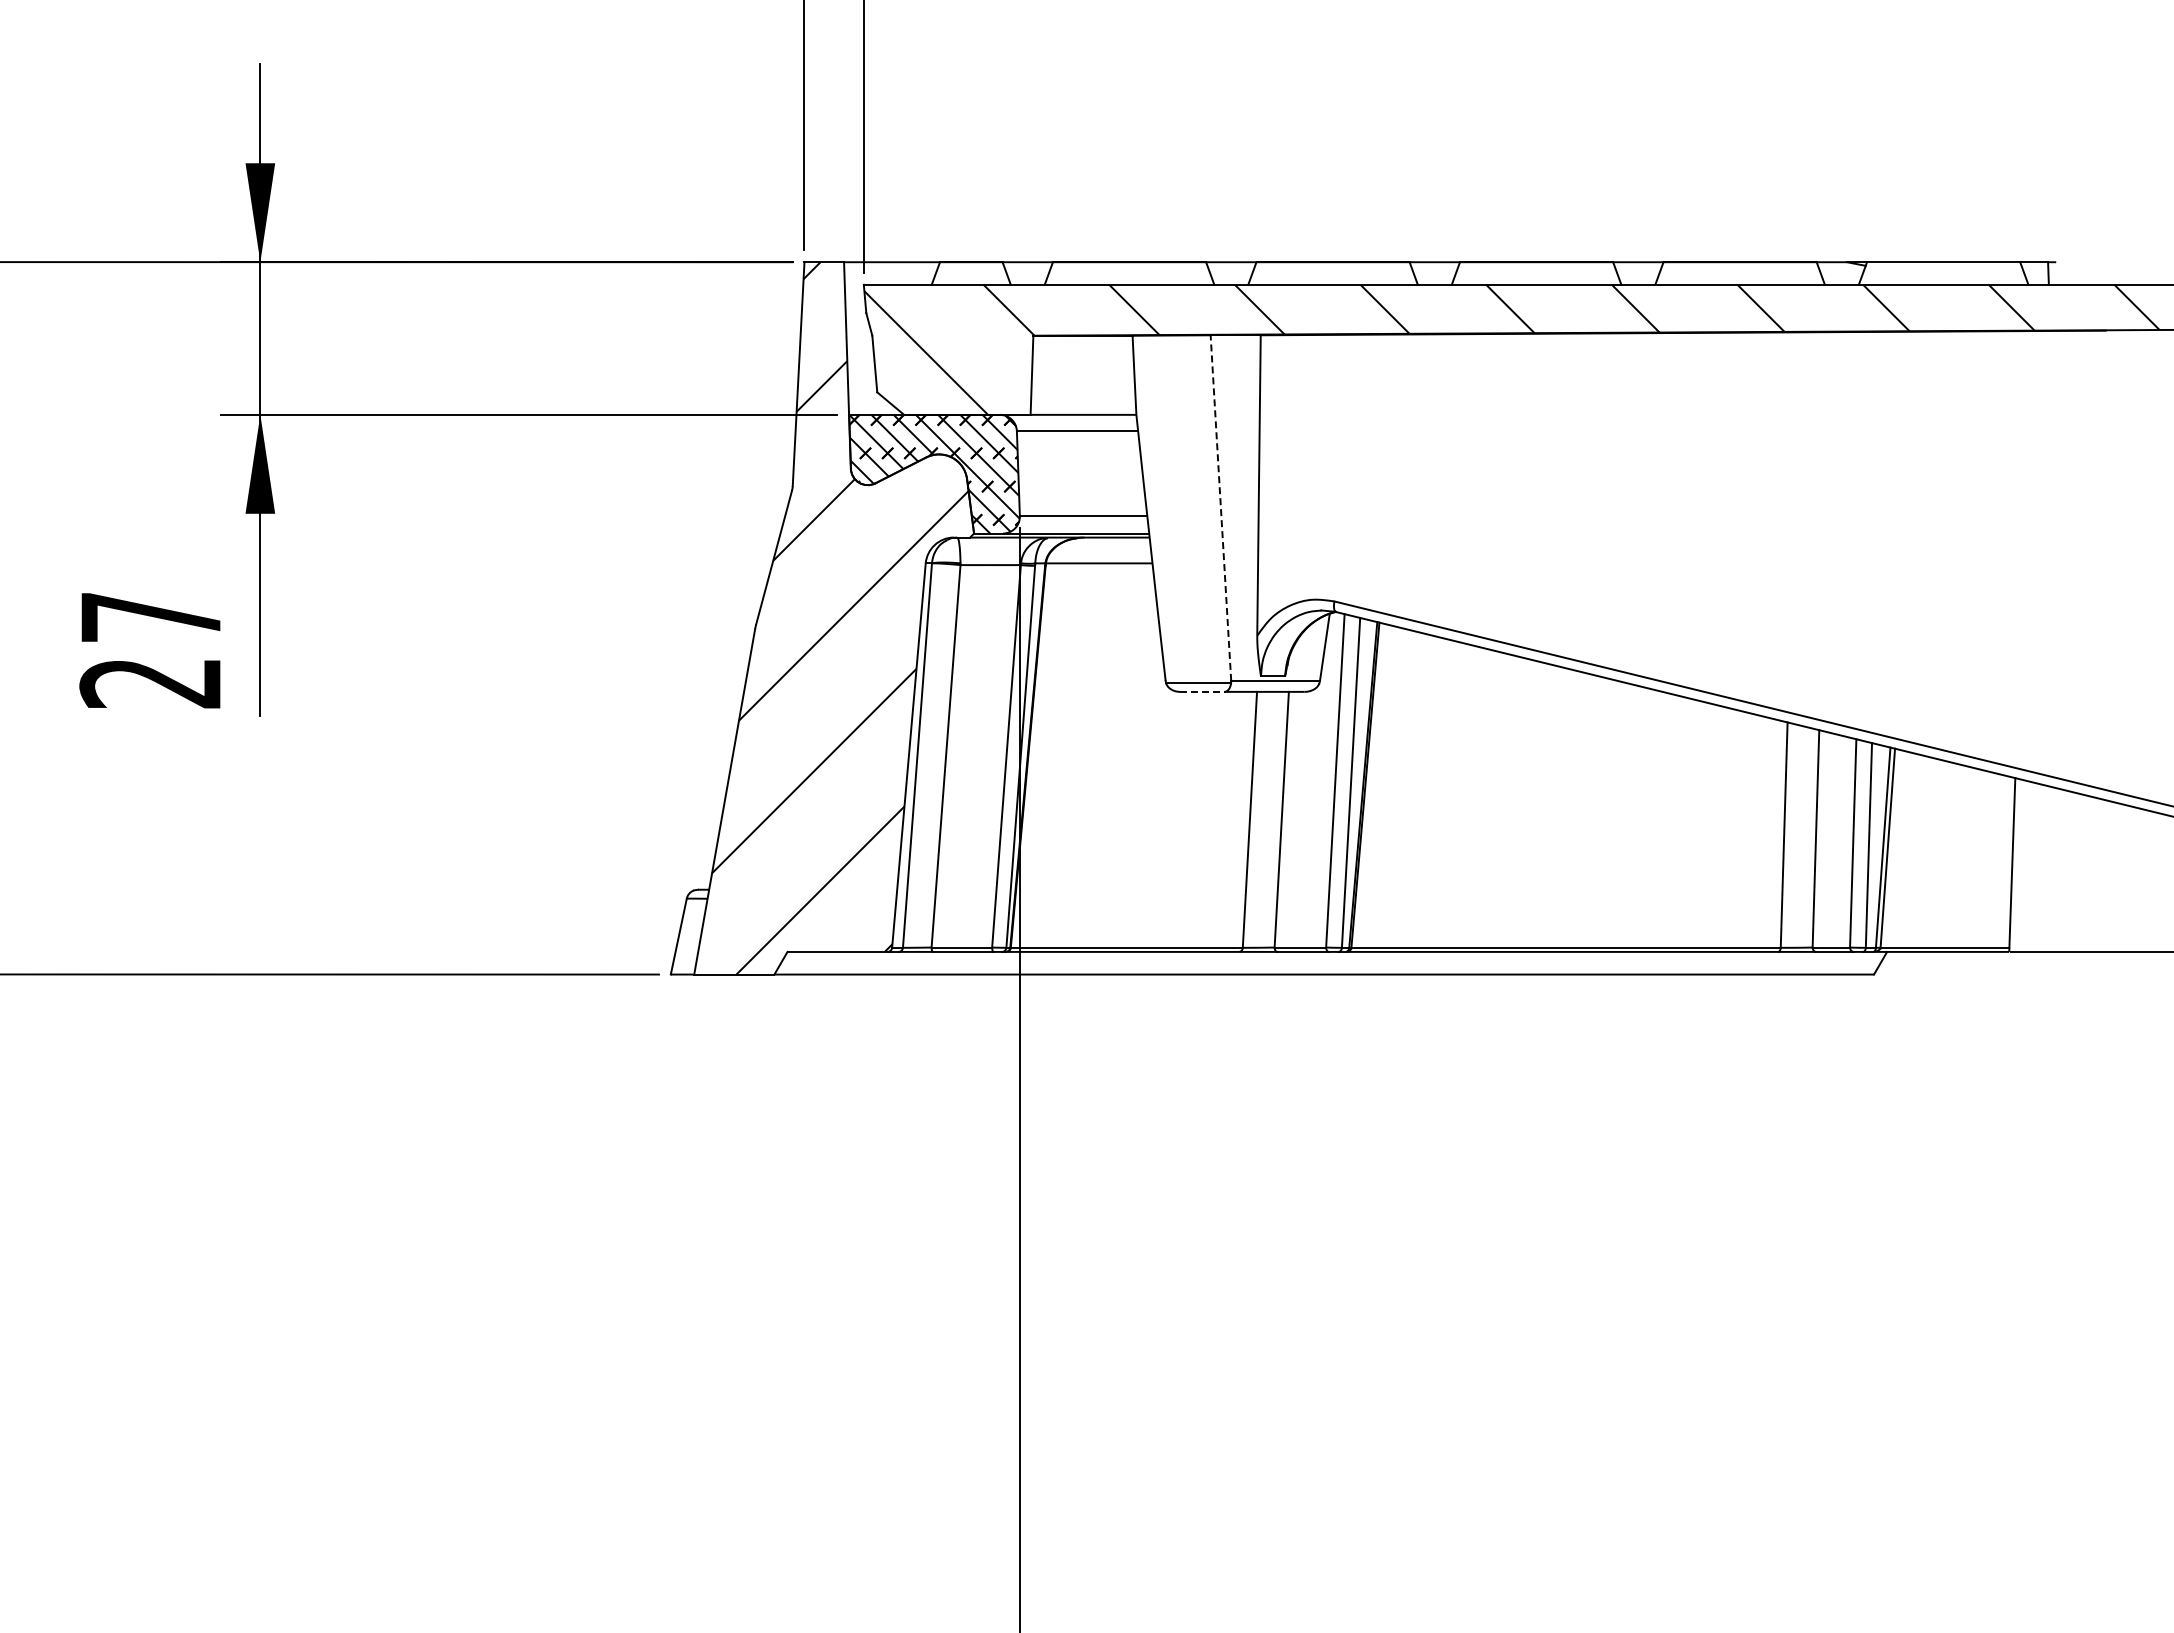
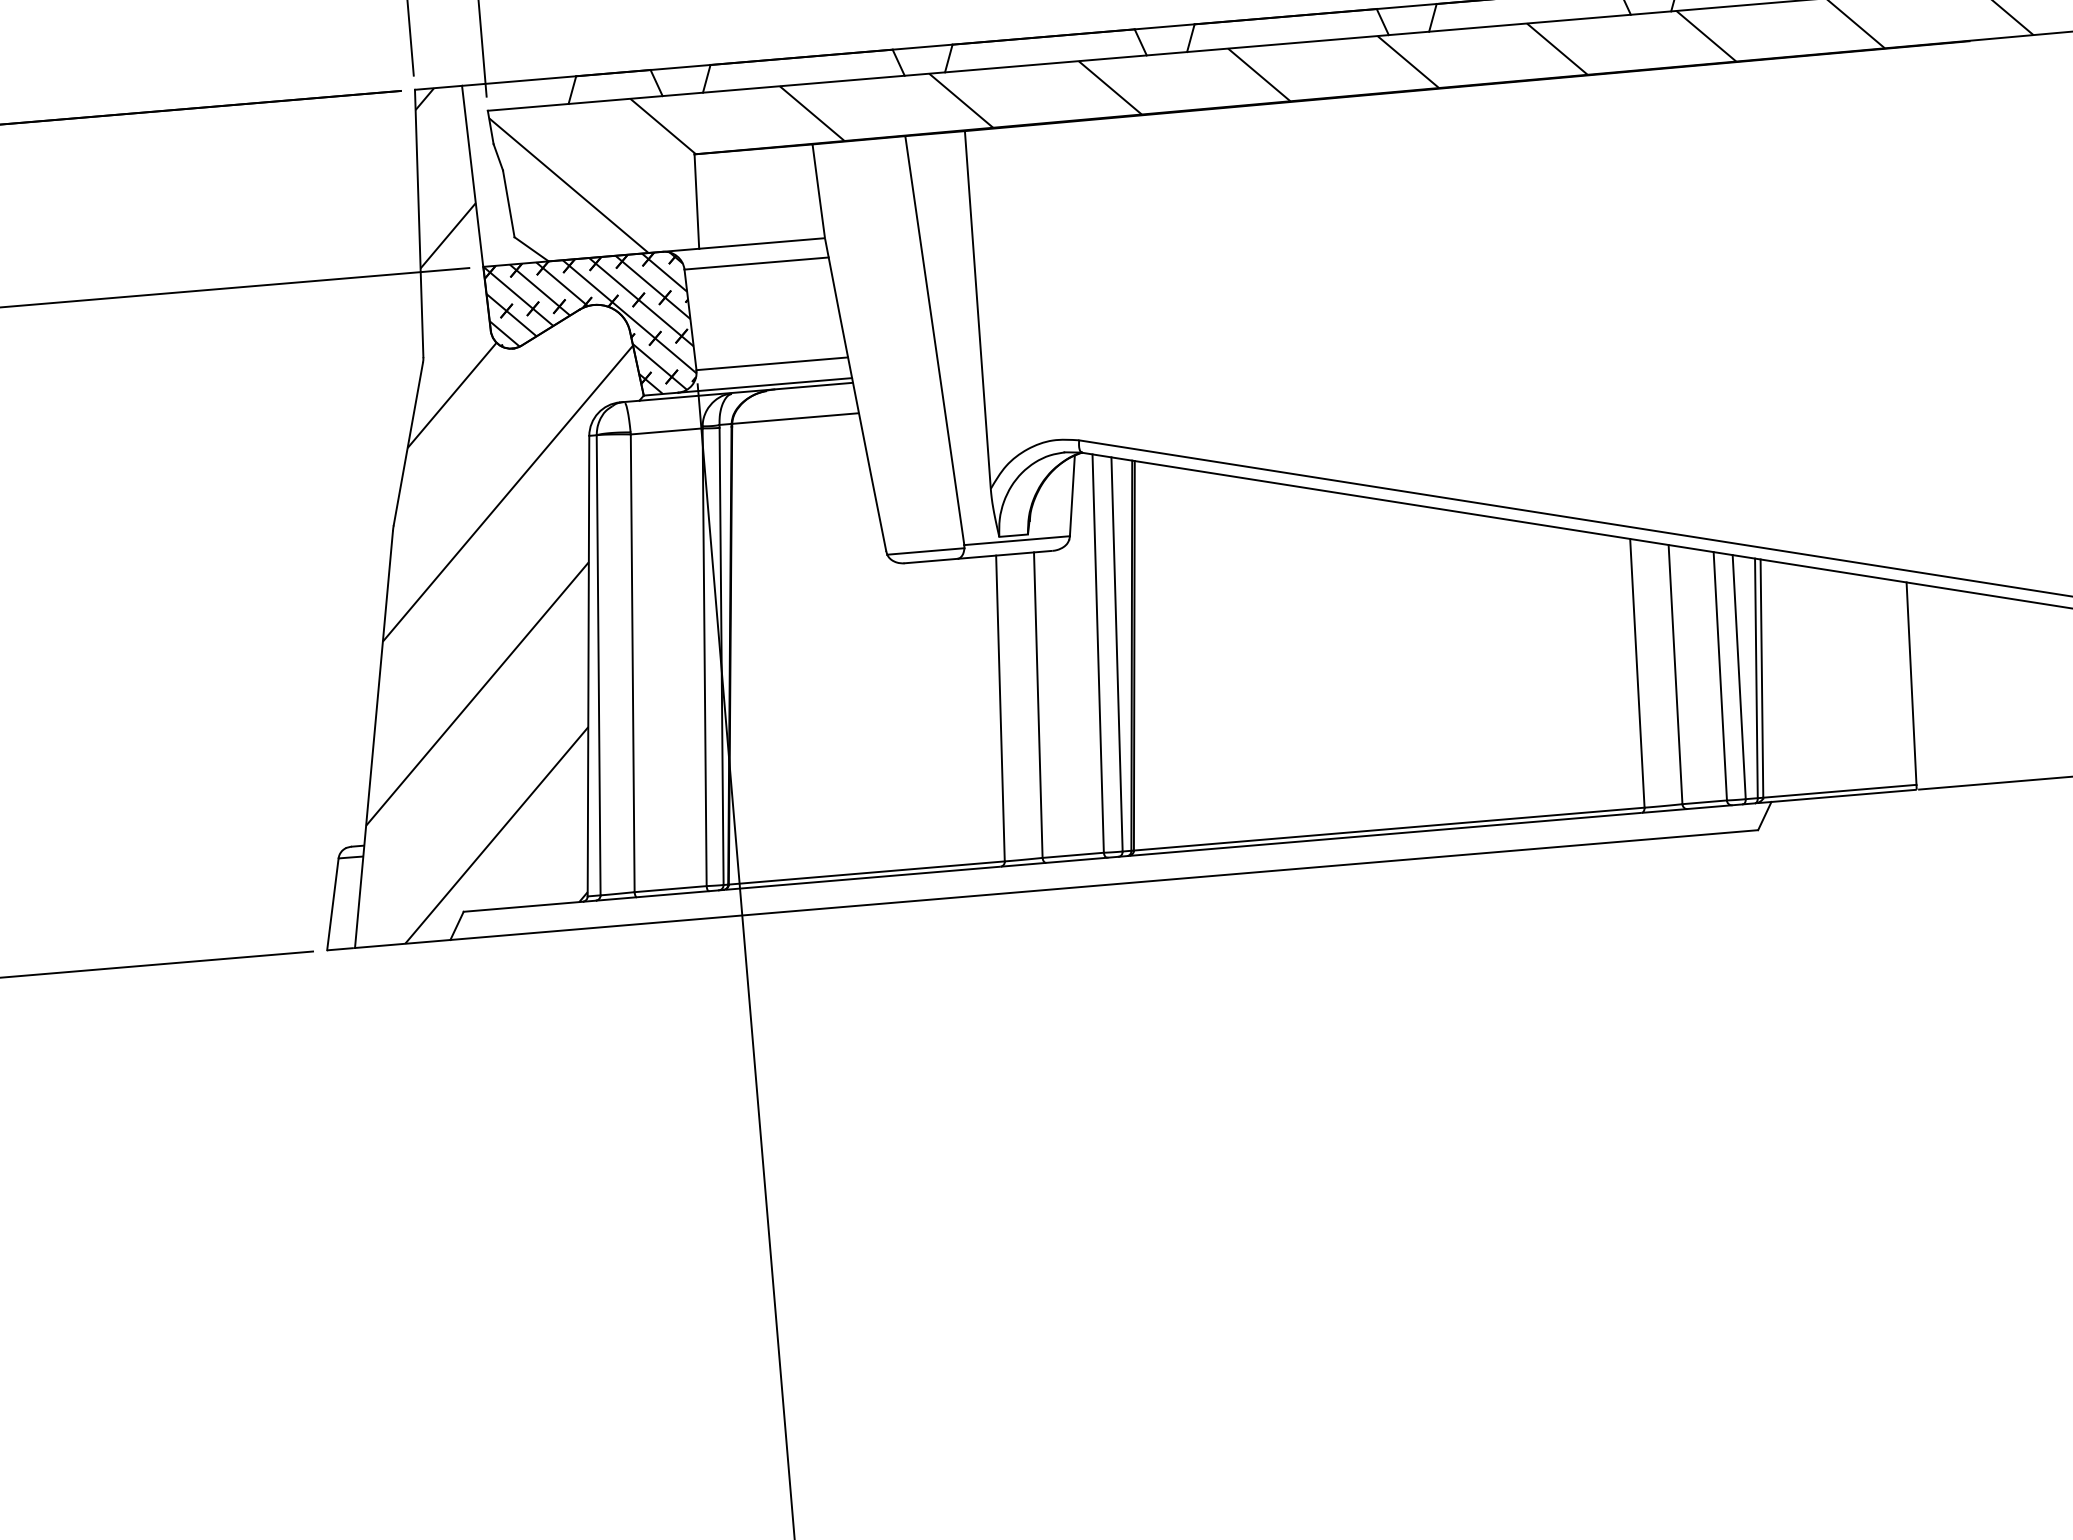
line: (1220, 507) -> (934, 339), dashed -> solid
line: (1202, 691) -> (931, 560), dashed -> solid

